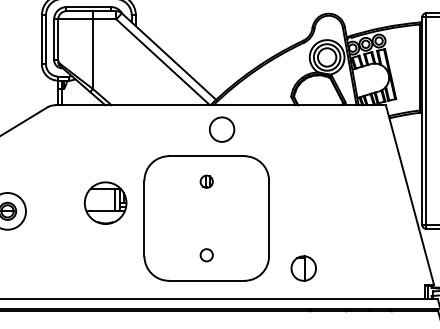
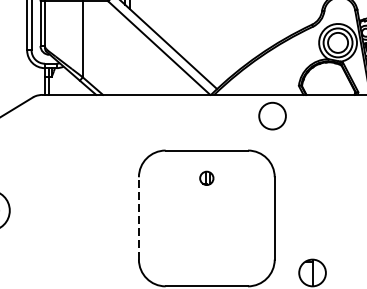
circle: (221, 129) -> (271, 115), moved
part: (105, 202) -> (96, 200), removed
line: (144, 218) -> (138, 218), solid -> dashed
circle: (206, 255) -> (206, 258), removed

